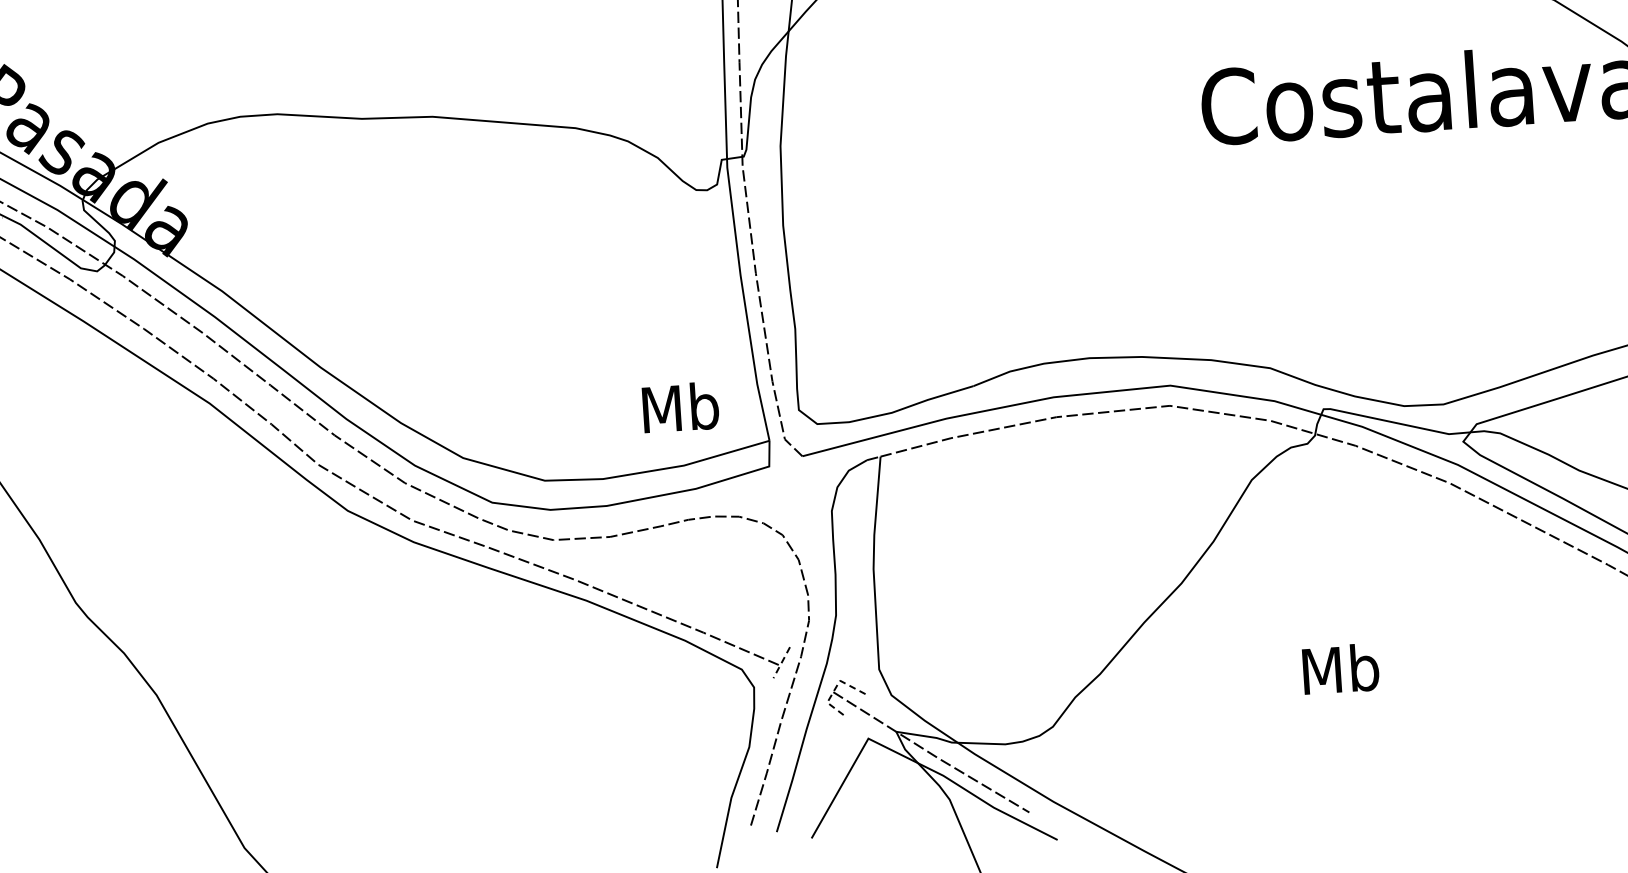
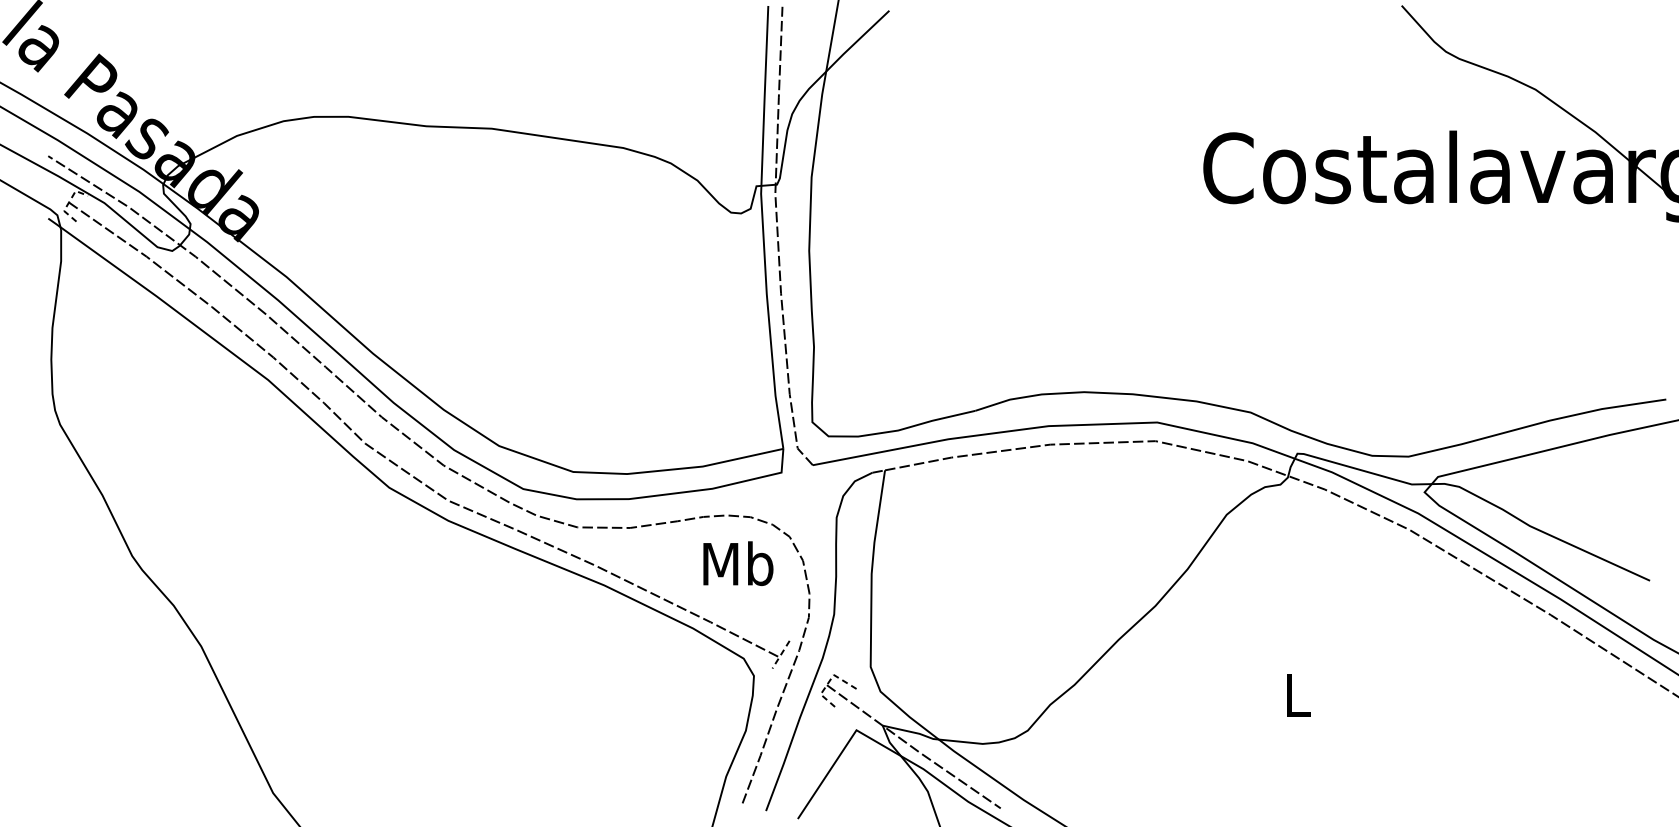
text: (680, 407) -> (738, 563), moved
text: (1340, 668) -> (1297, 694), Mb -> L

